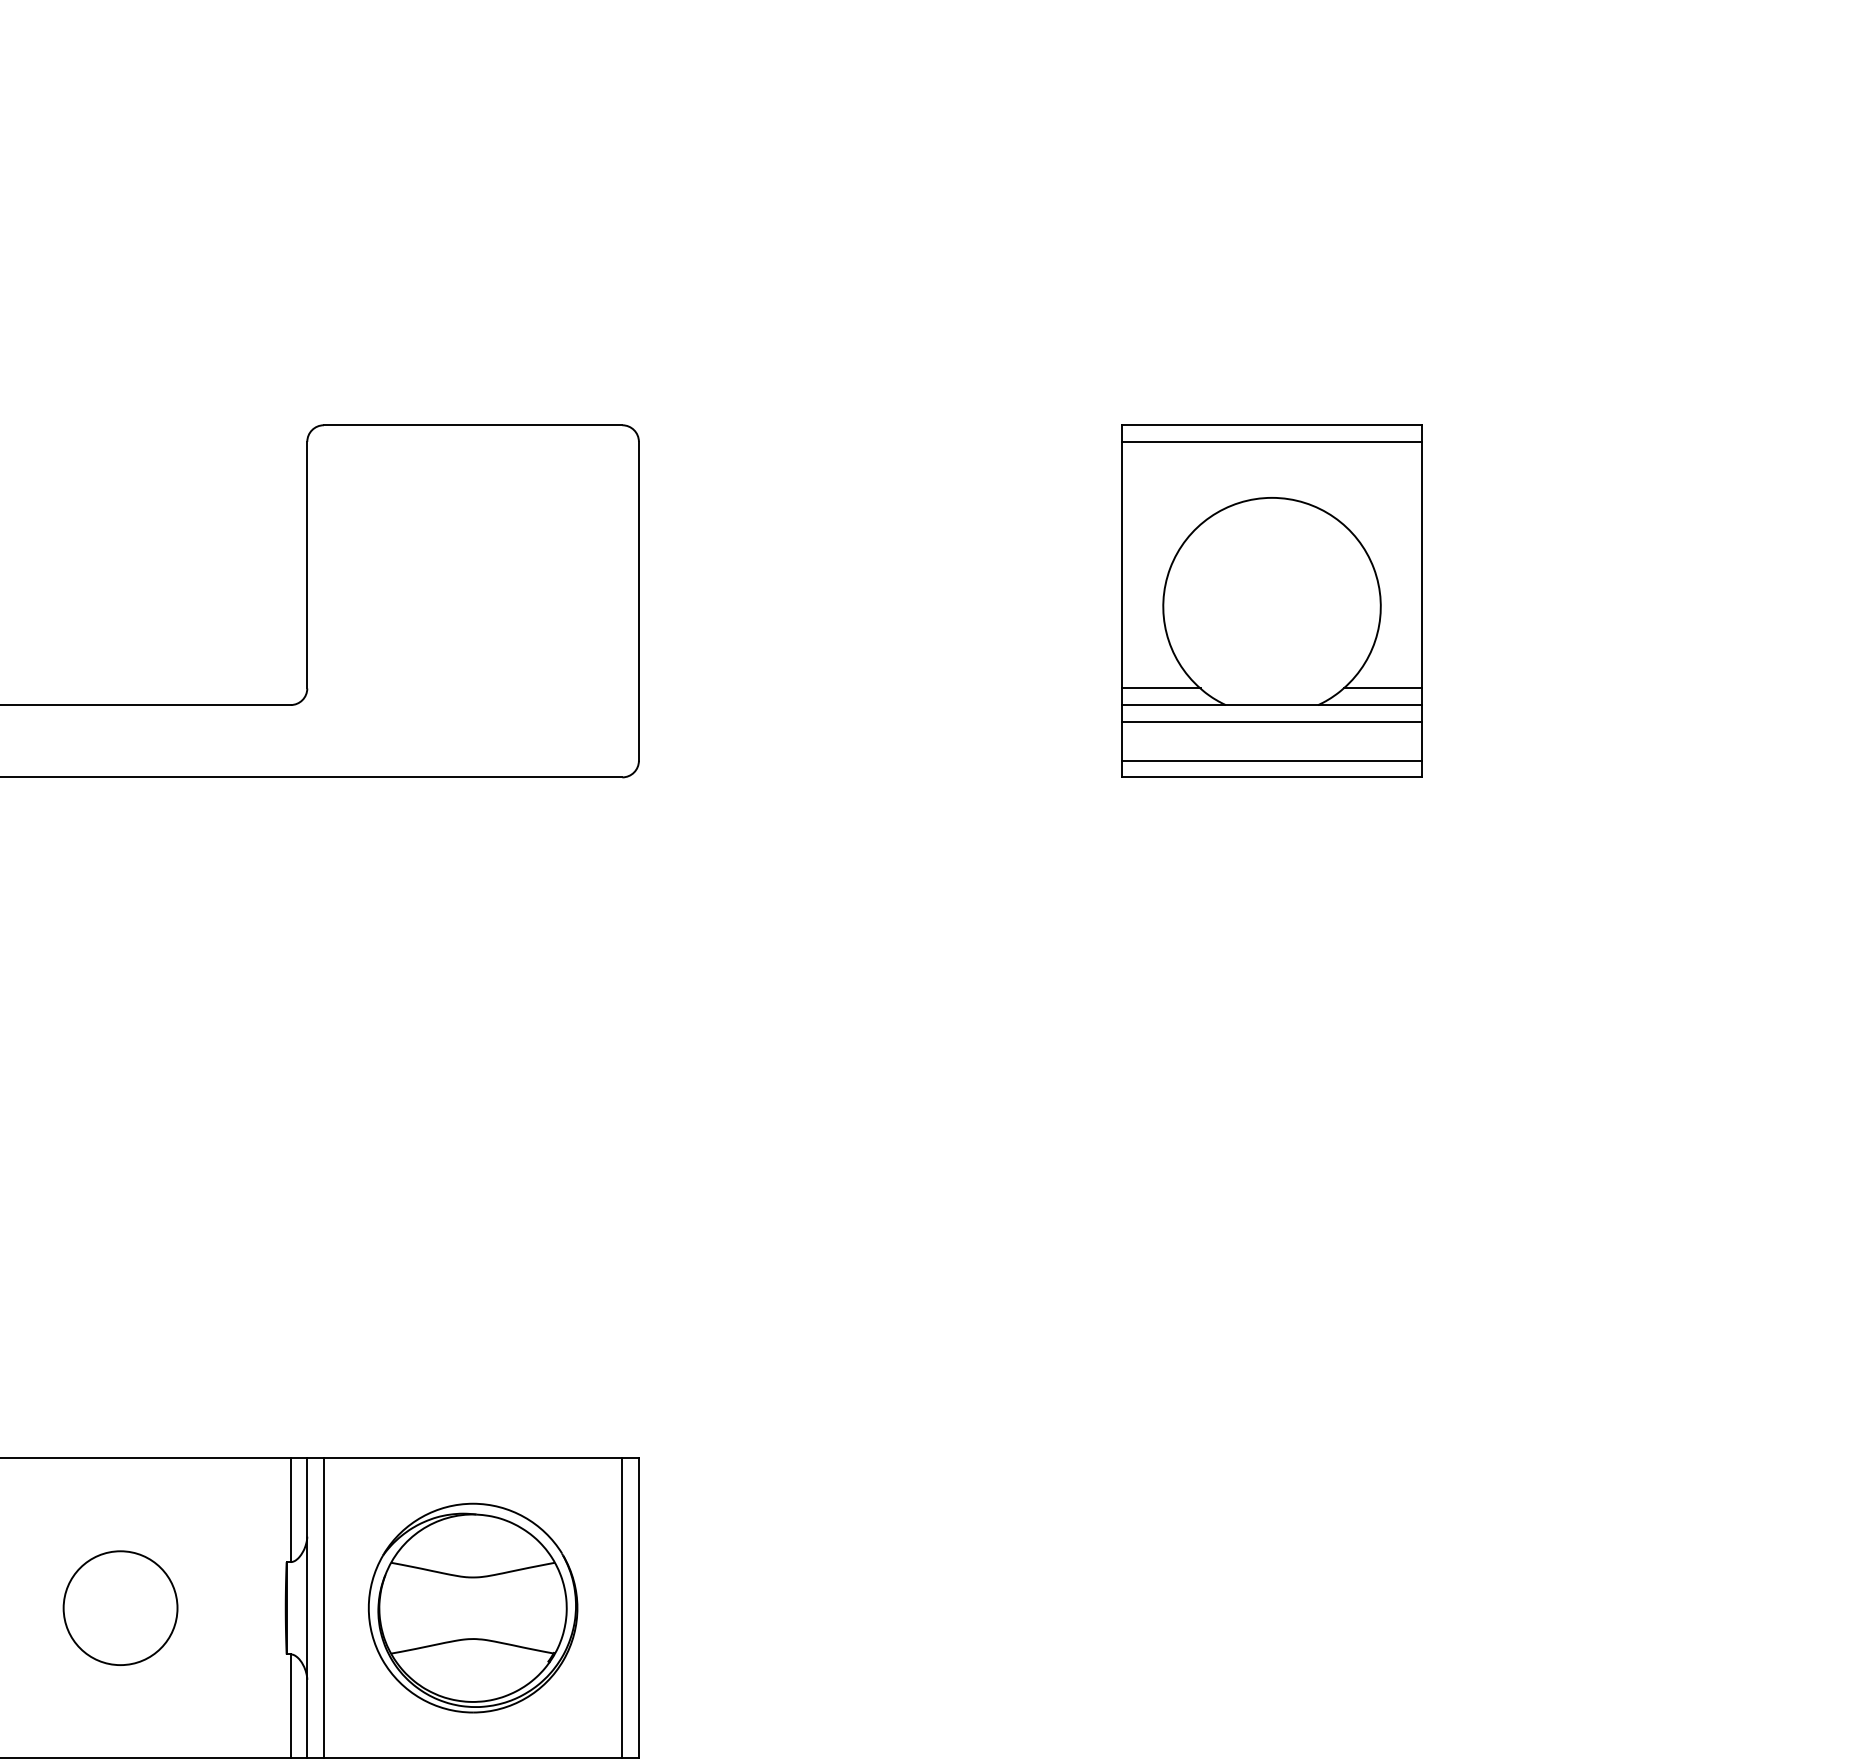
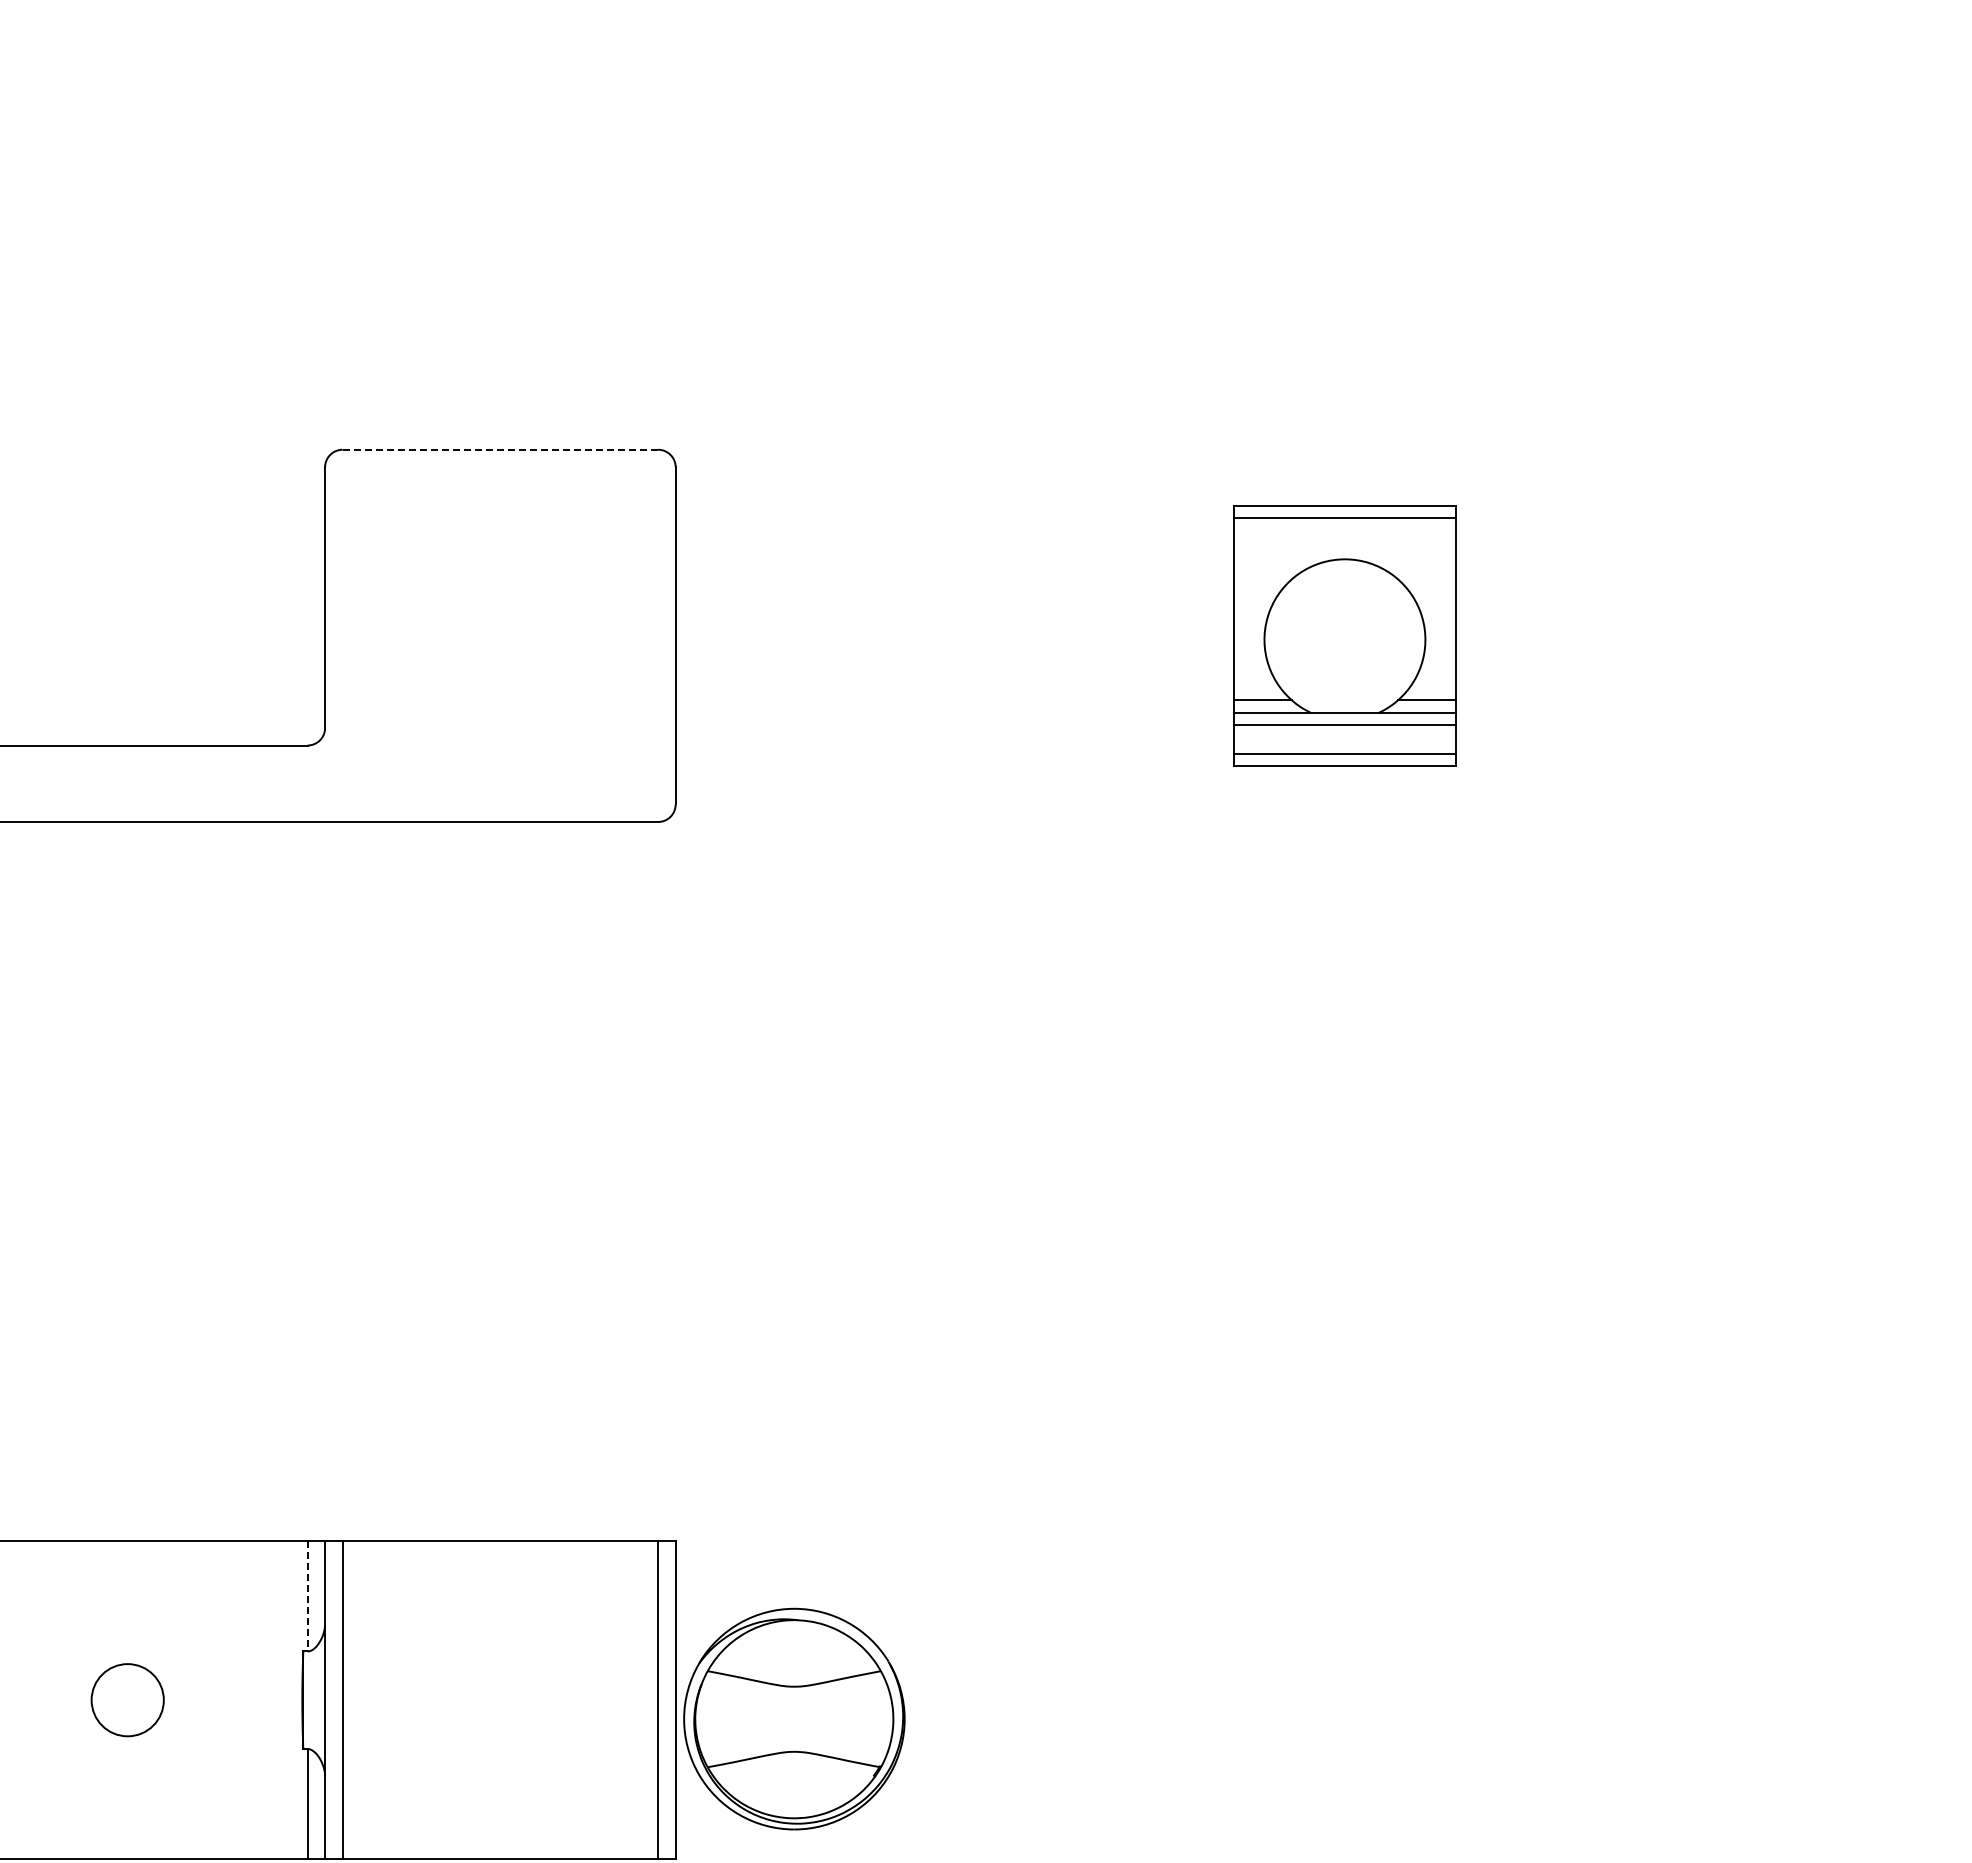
line: (473, 425) -> (500, 449), solid -> dashed
part: (1271, 600) -> (1344, 635), size x0.7
line: (290, 1510) -> (307, 1596), solid -> dashed
part: (473, 1607) -> (794, 1718), moved
circle: (120, 1608) -> (127, 1700), size x0.6

